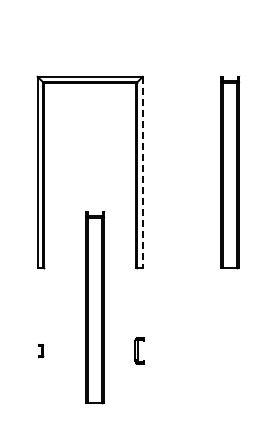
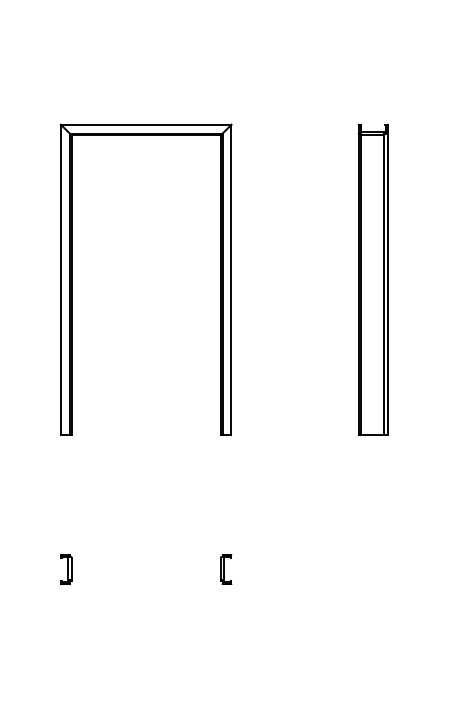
line: (142, 172) -> (230, 279), dashed -> solid
part: (95, 307) -> (154, 498), removed
part: (40, 350) -> (65, 568), size x1.43
part: (139, 350) -> (226, 568), size x0.71

